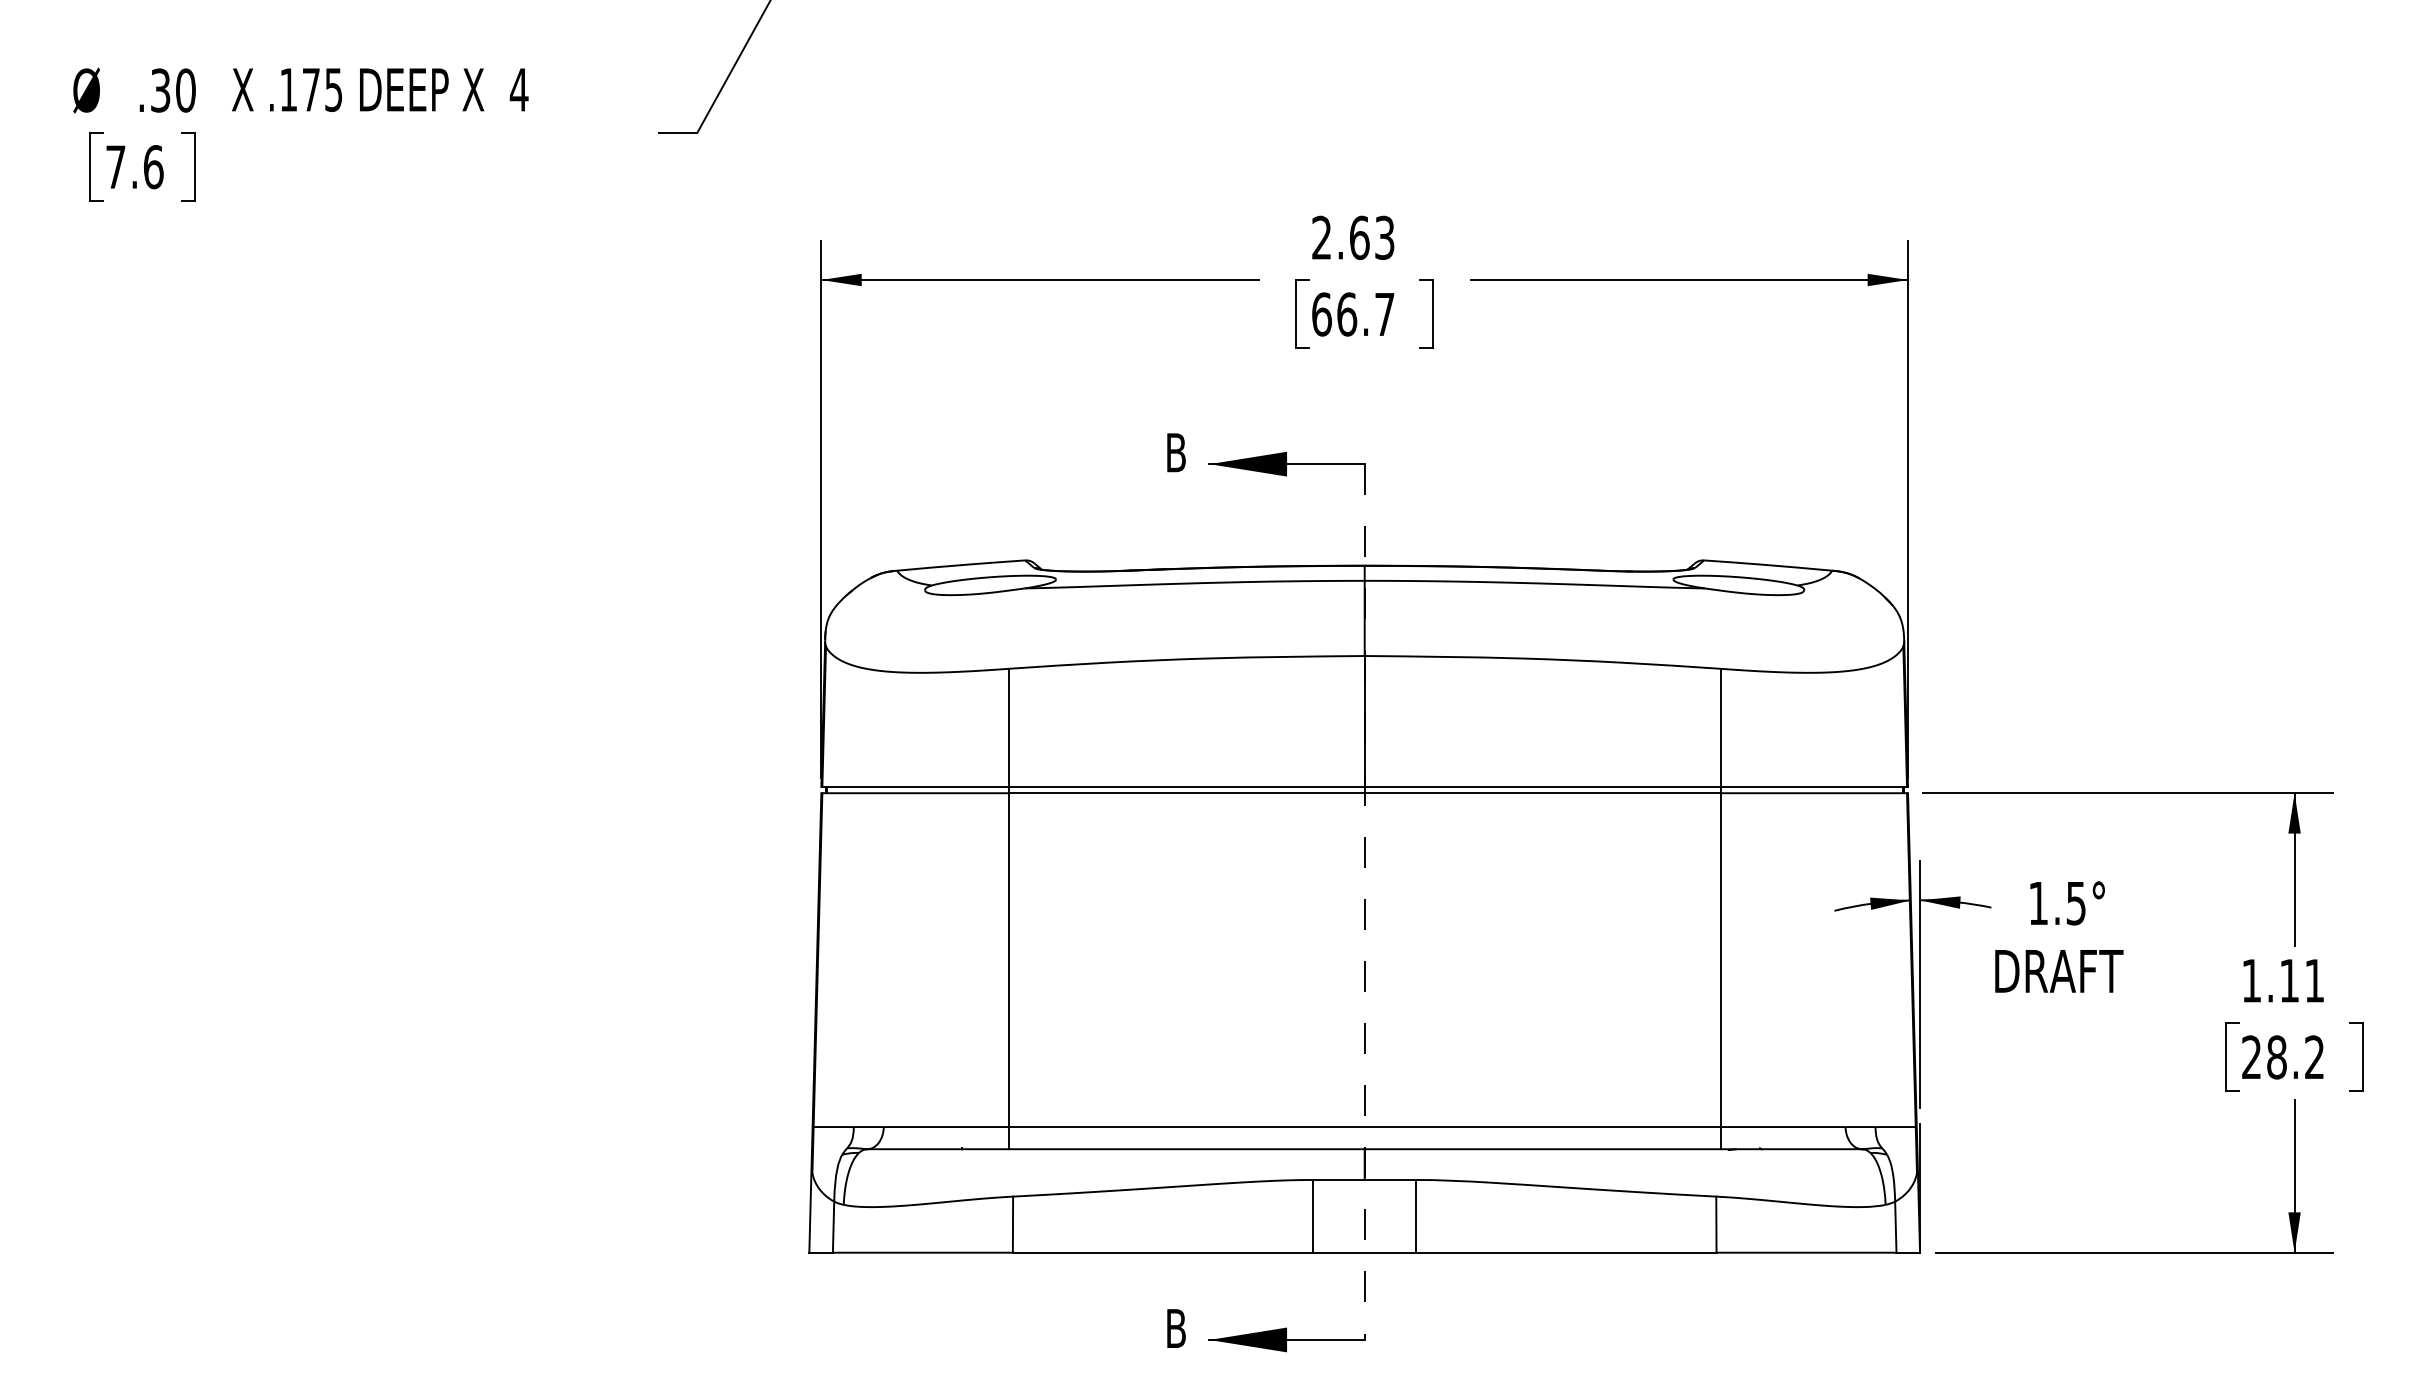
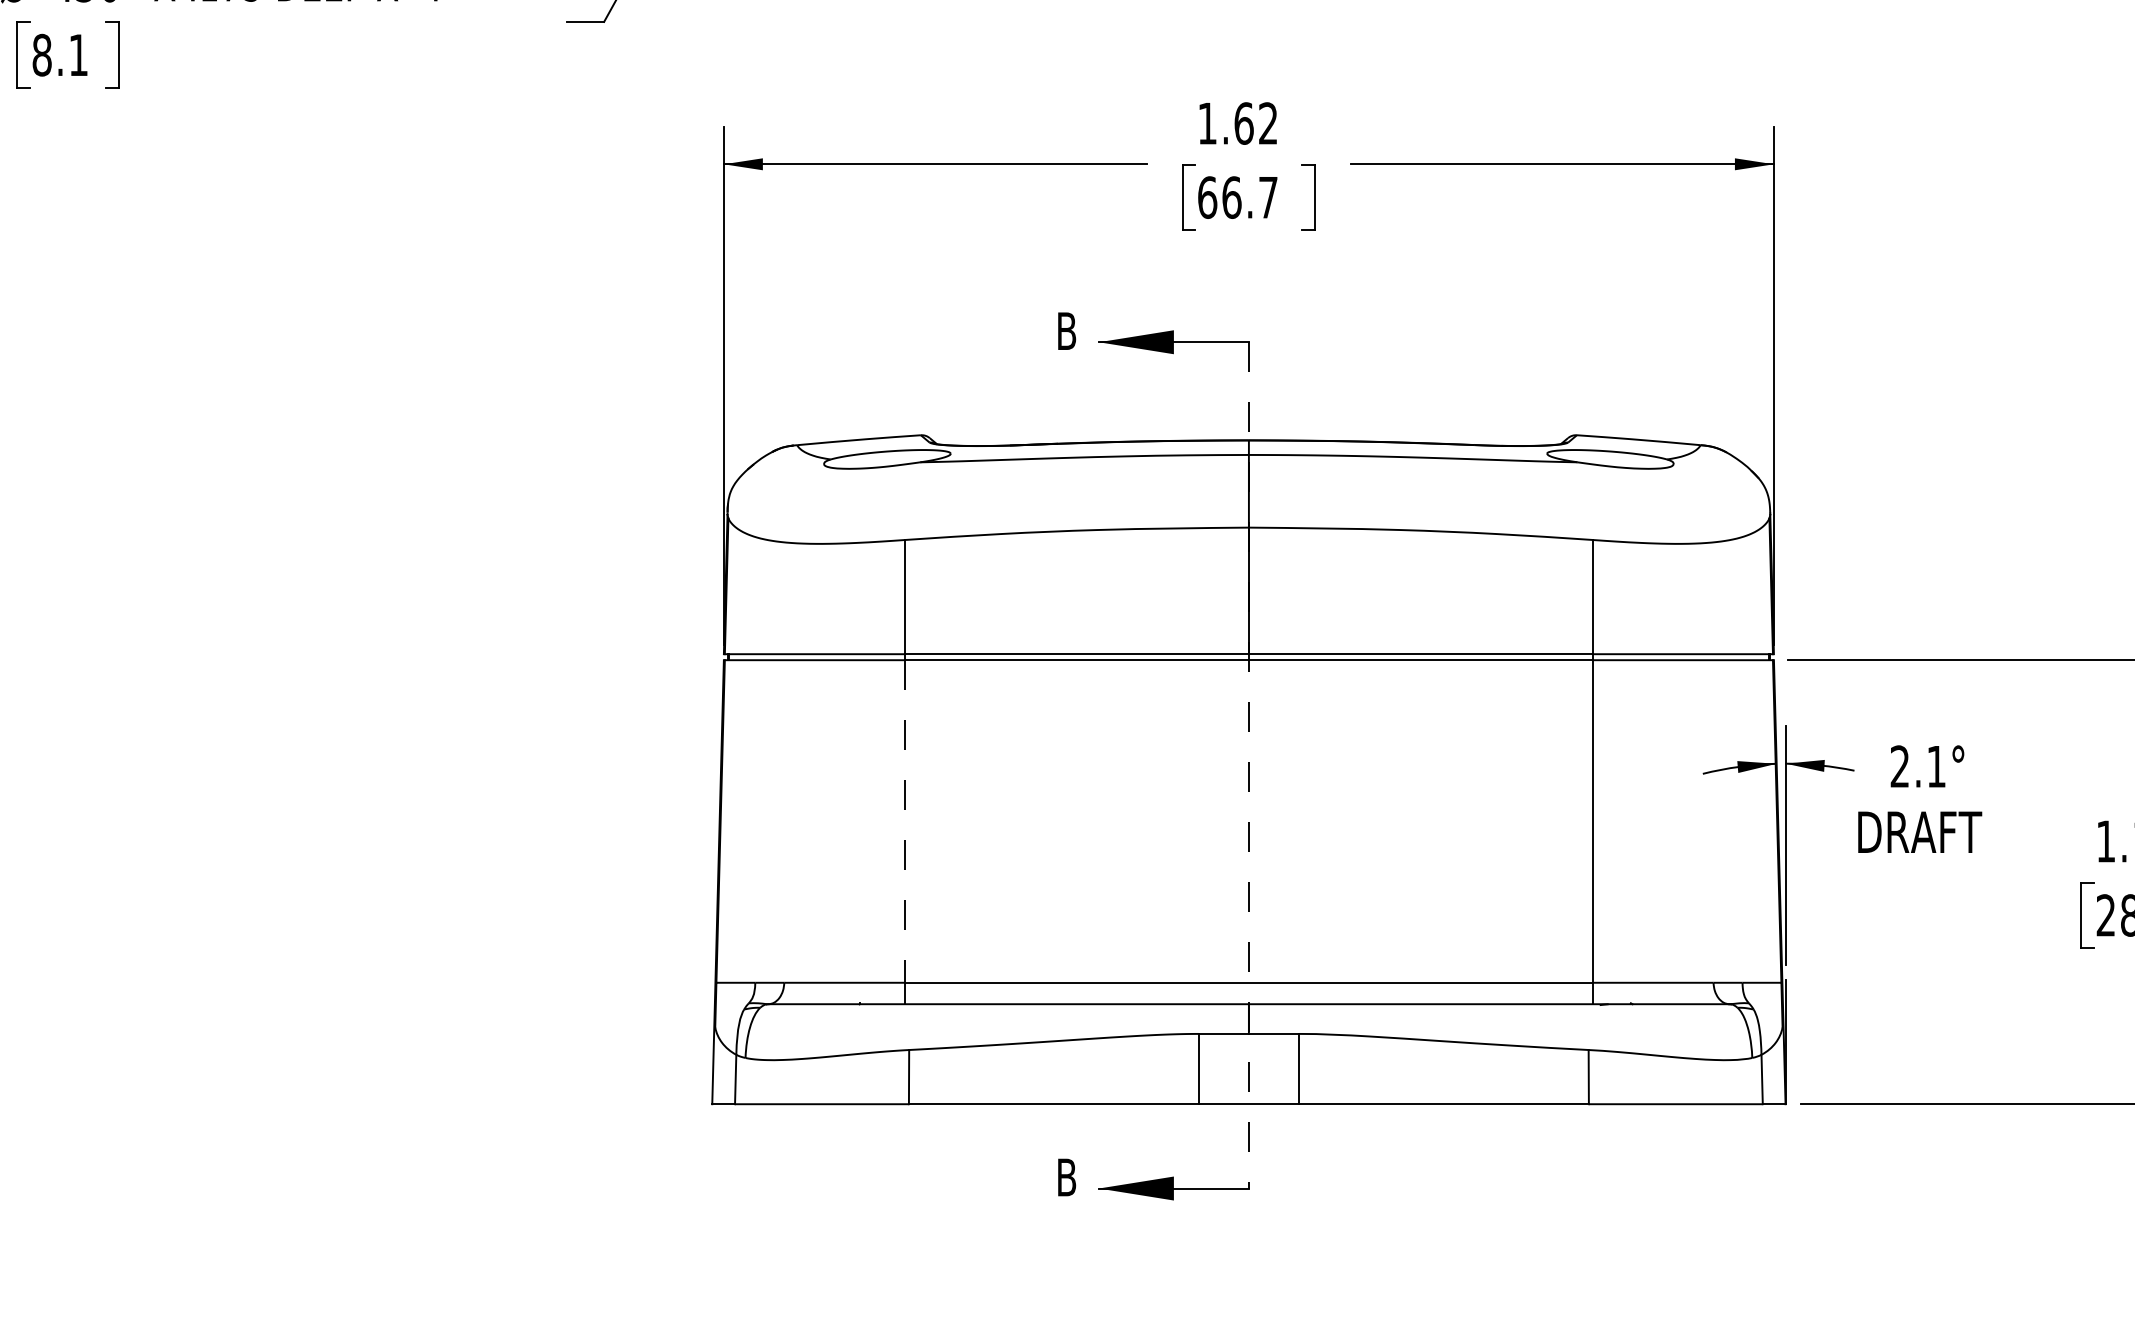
text: (134, 167) -> (60, 55), 7.6 -> 8.1
text: (1353, 237) -> (1238, 123), 2.63 -> 1.62
text: (2057, 903) -> (1918, 766), 1.5° -> 2.1°
line: (1008, 960) -> (904, 821), solid -> dashed

